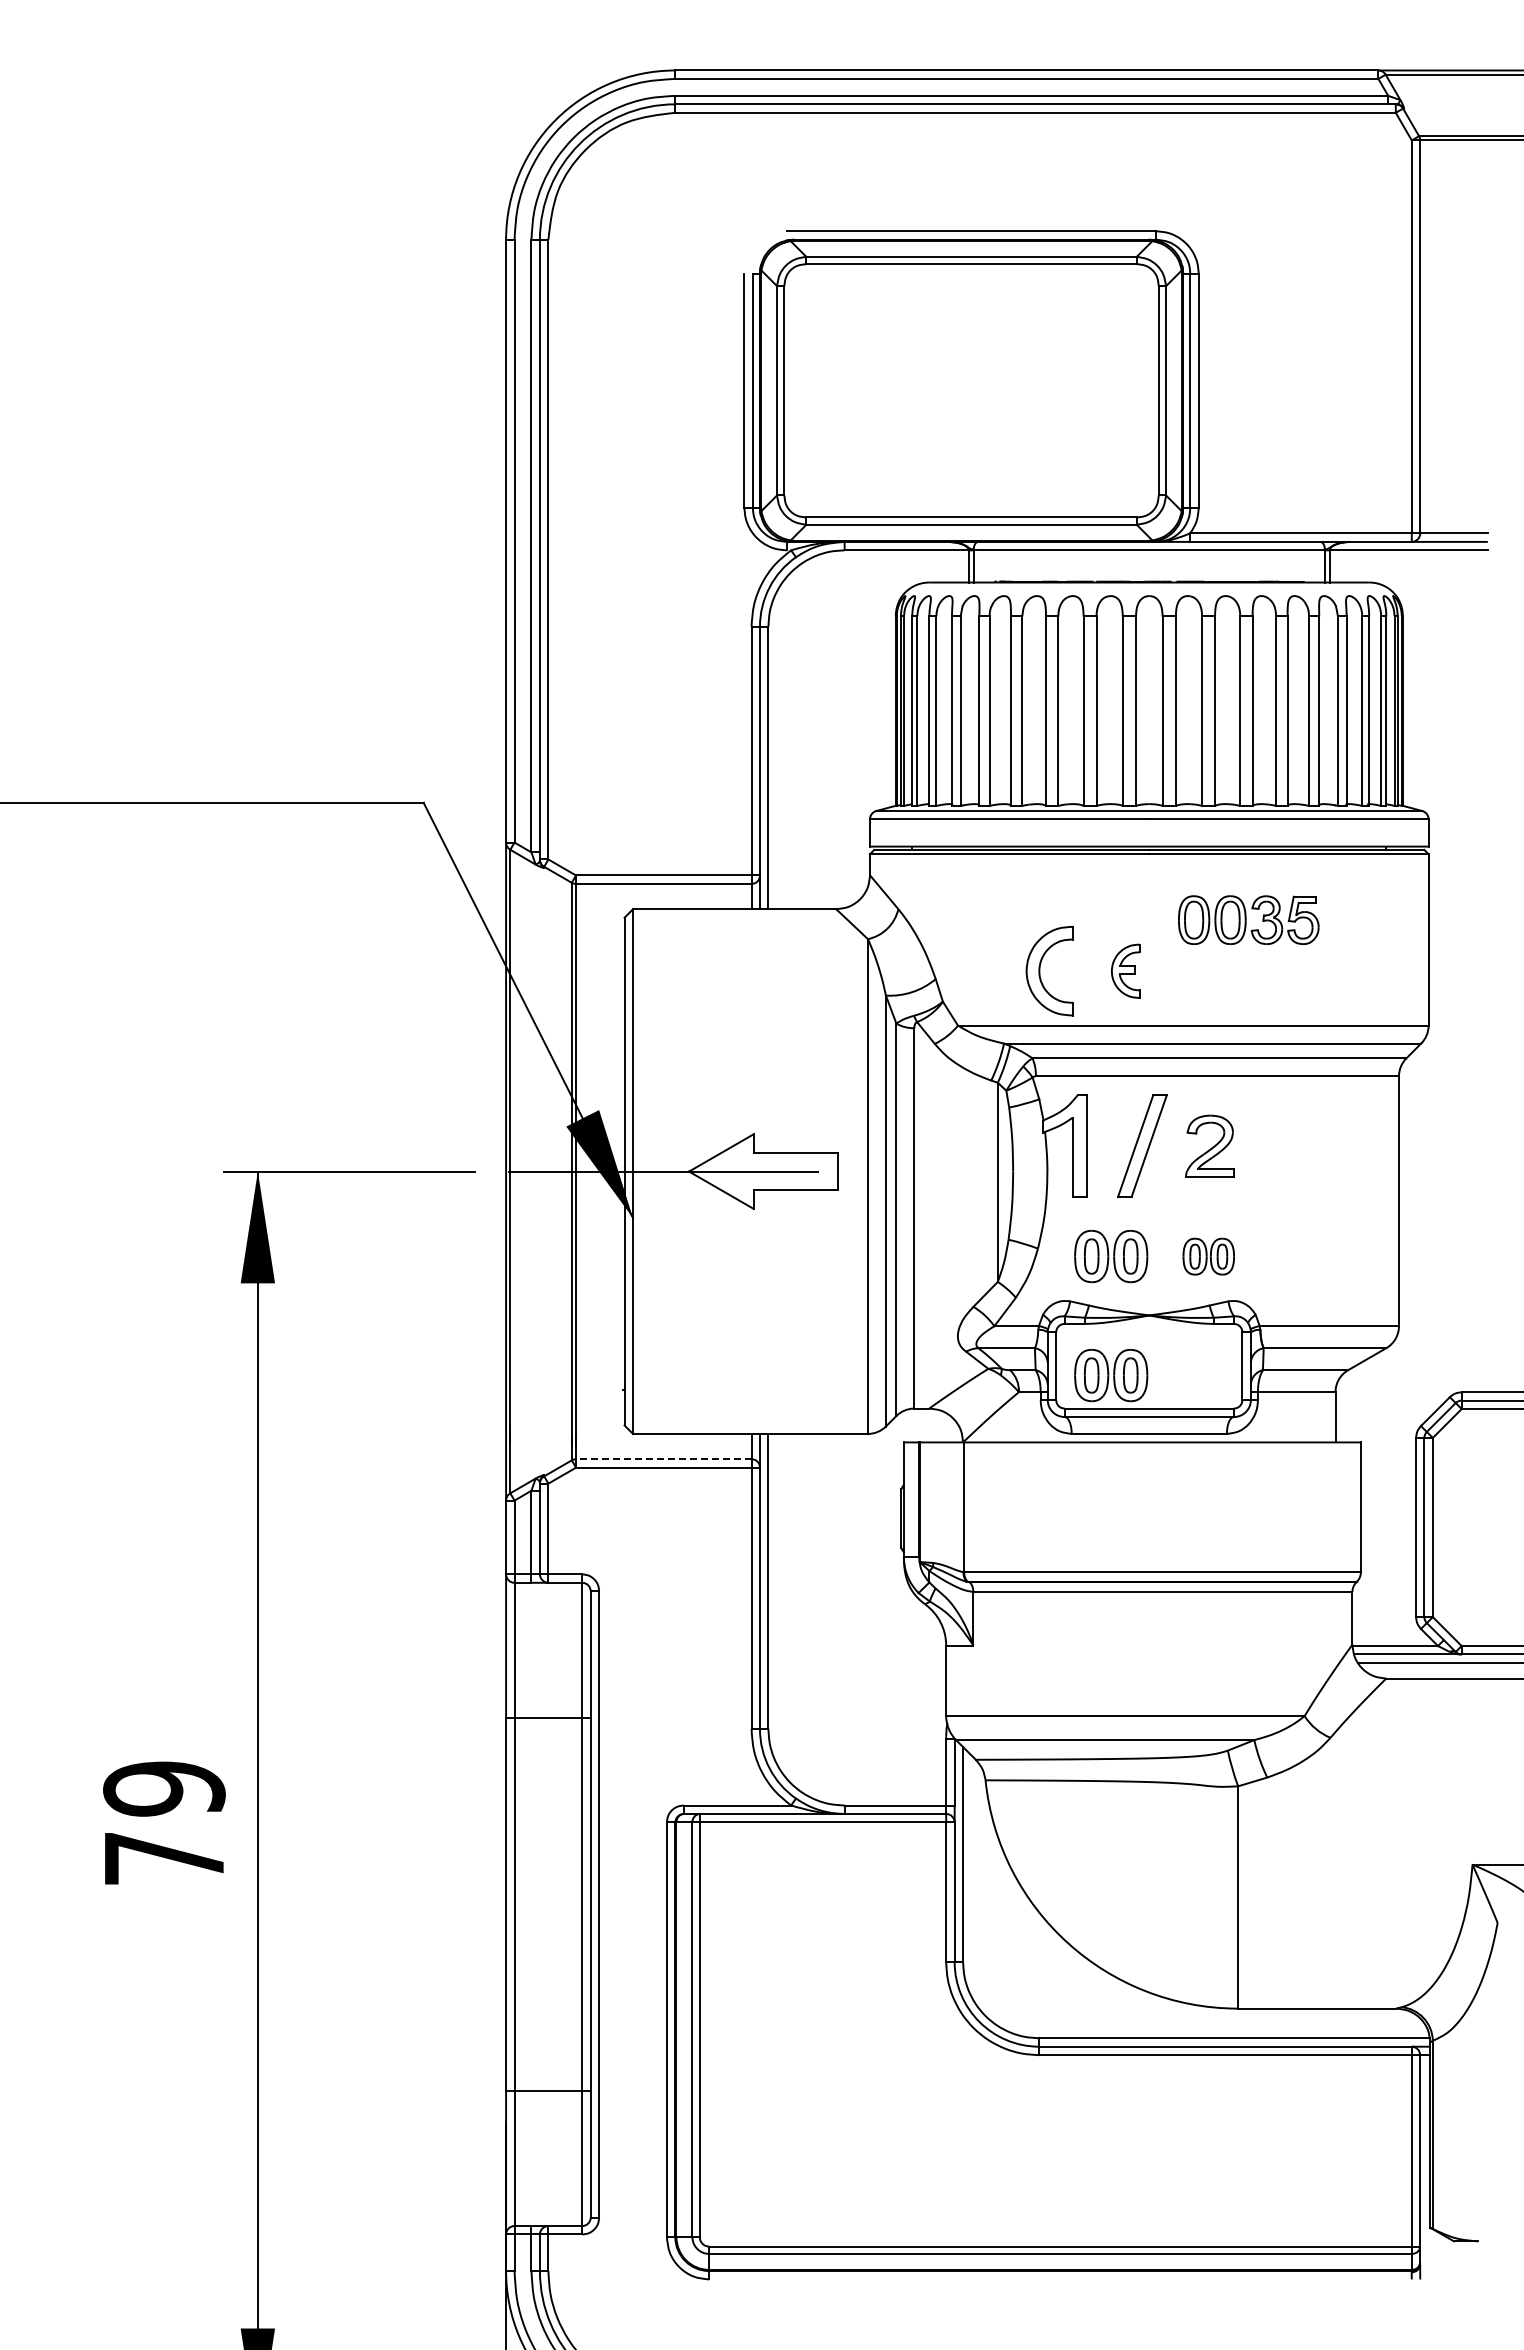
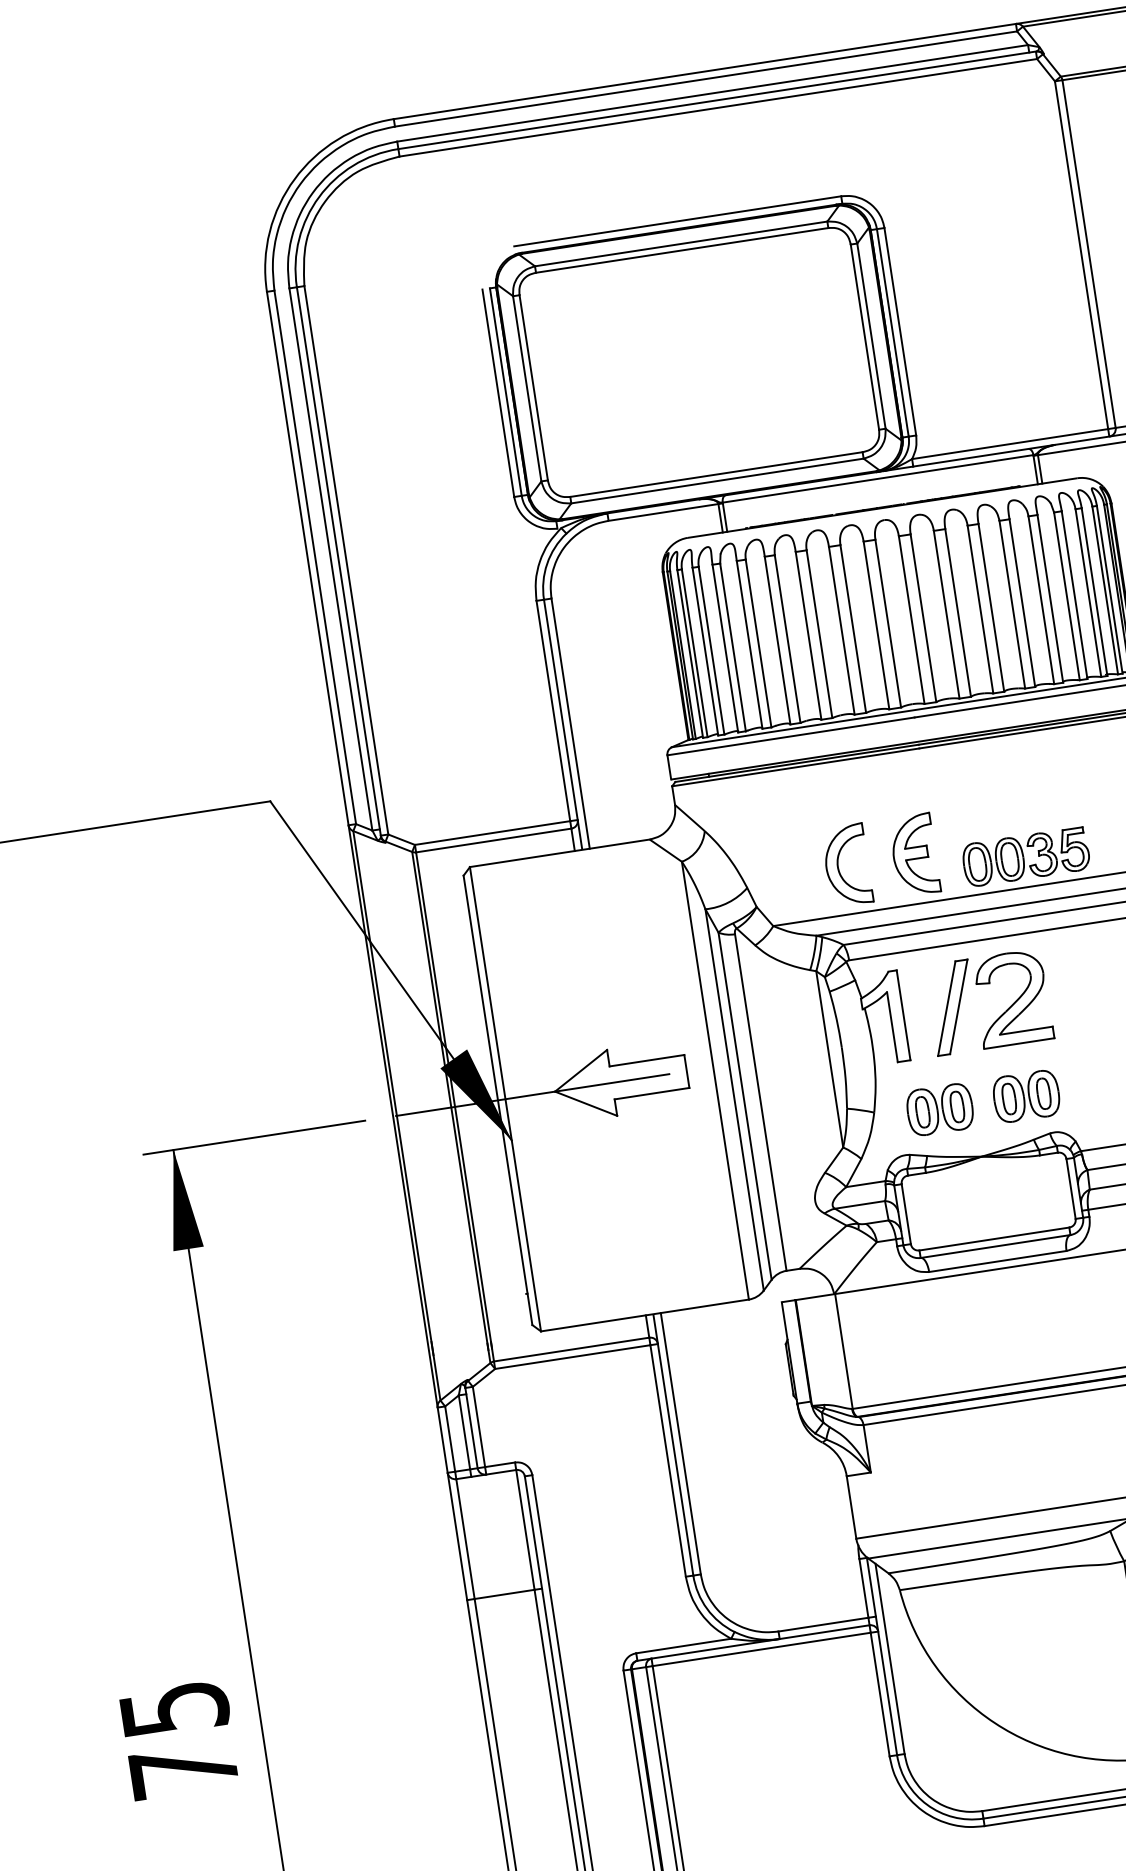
part: (1248, 919) -> (1025, 856), moved
part: (1125, 971) -> (914, 855), size x1.67
part: (1209, 1145) -> (1012, 998), size x1.67
part: (1208, 1256) -> (1026, 1096), size x1.43
part: (1111, 1375) -> (956, 1214), removed
line: (663, 1459) -> (571, 1349), dashed -> solid
text: (164, 1788) -> (174, 1708), 79 -> 75

